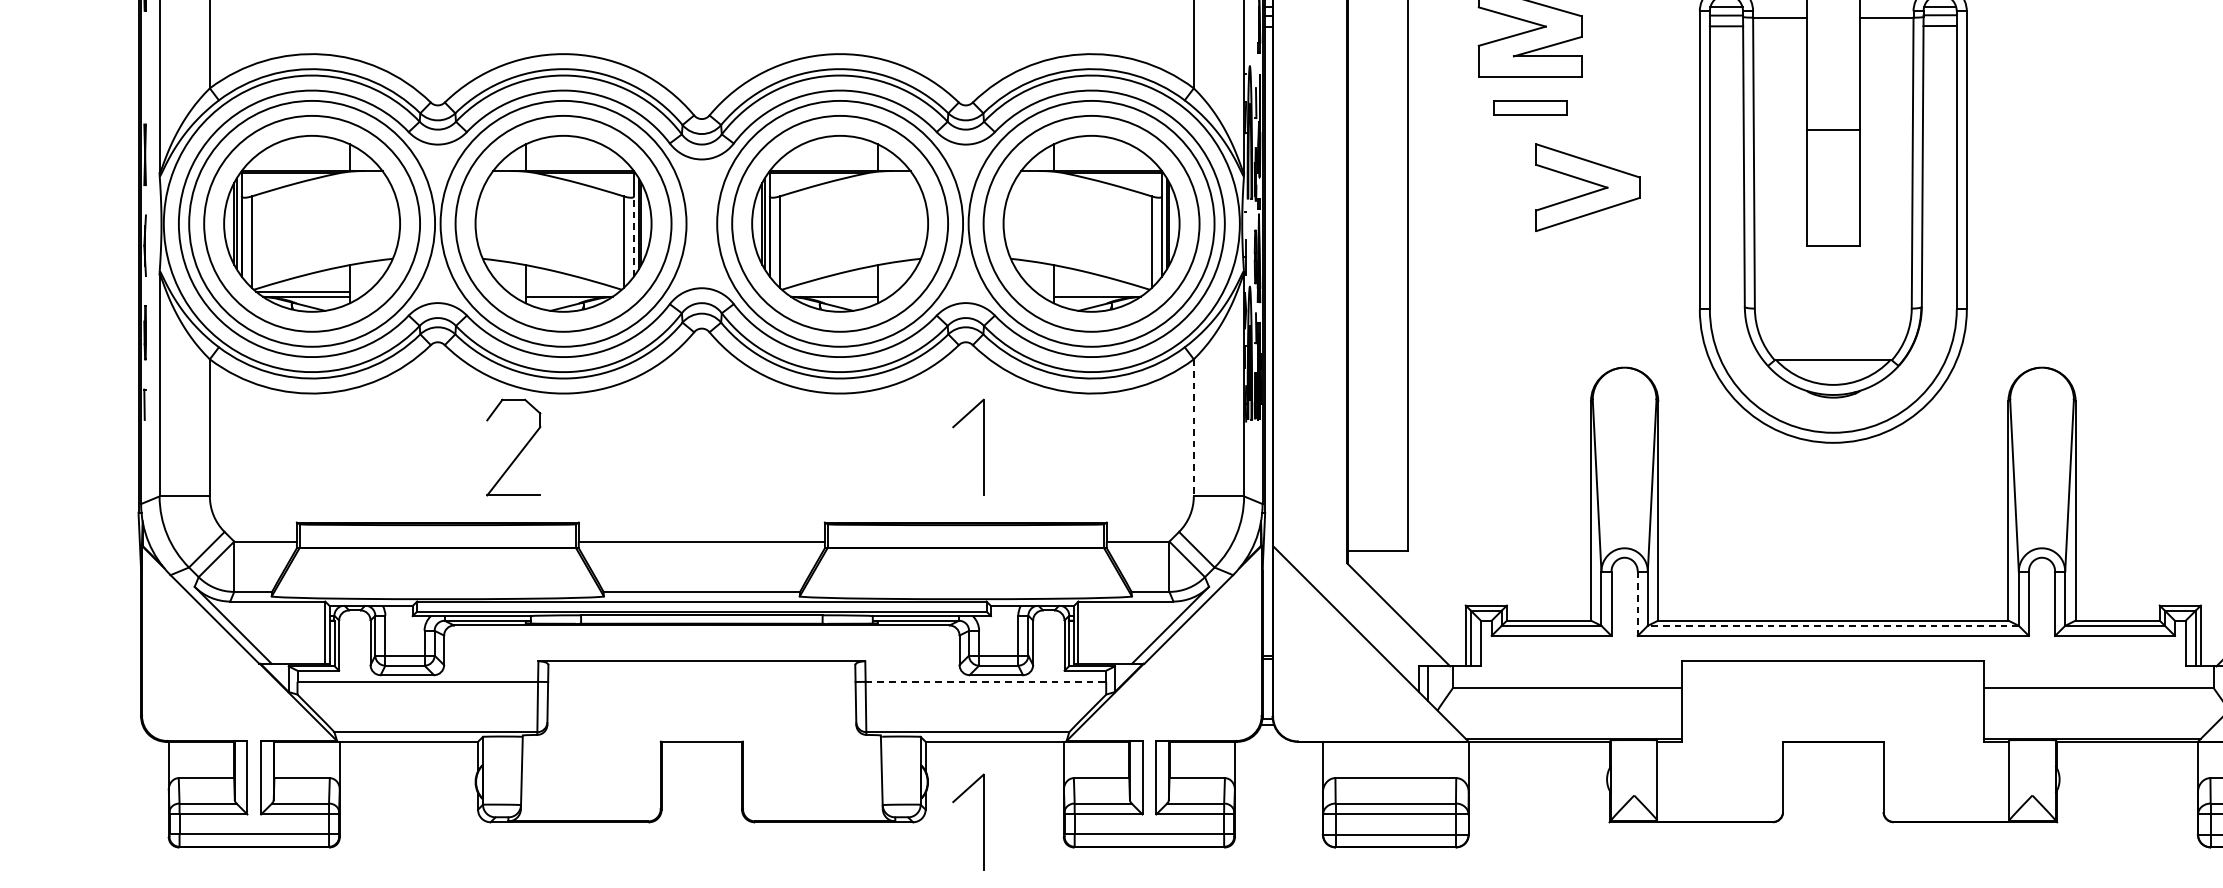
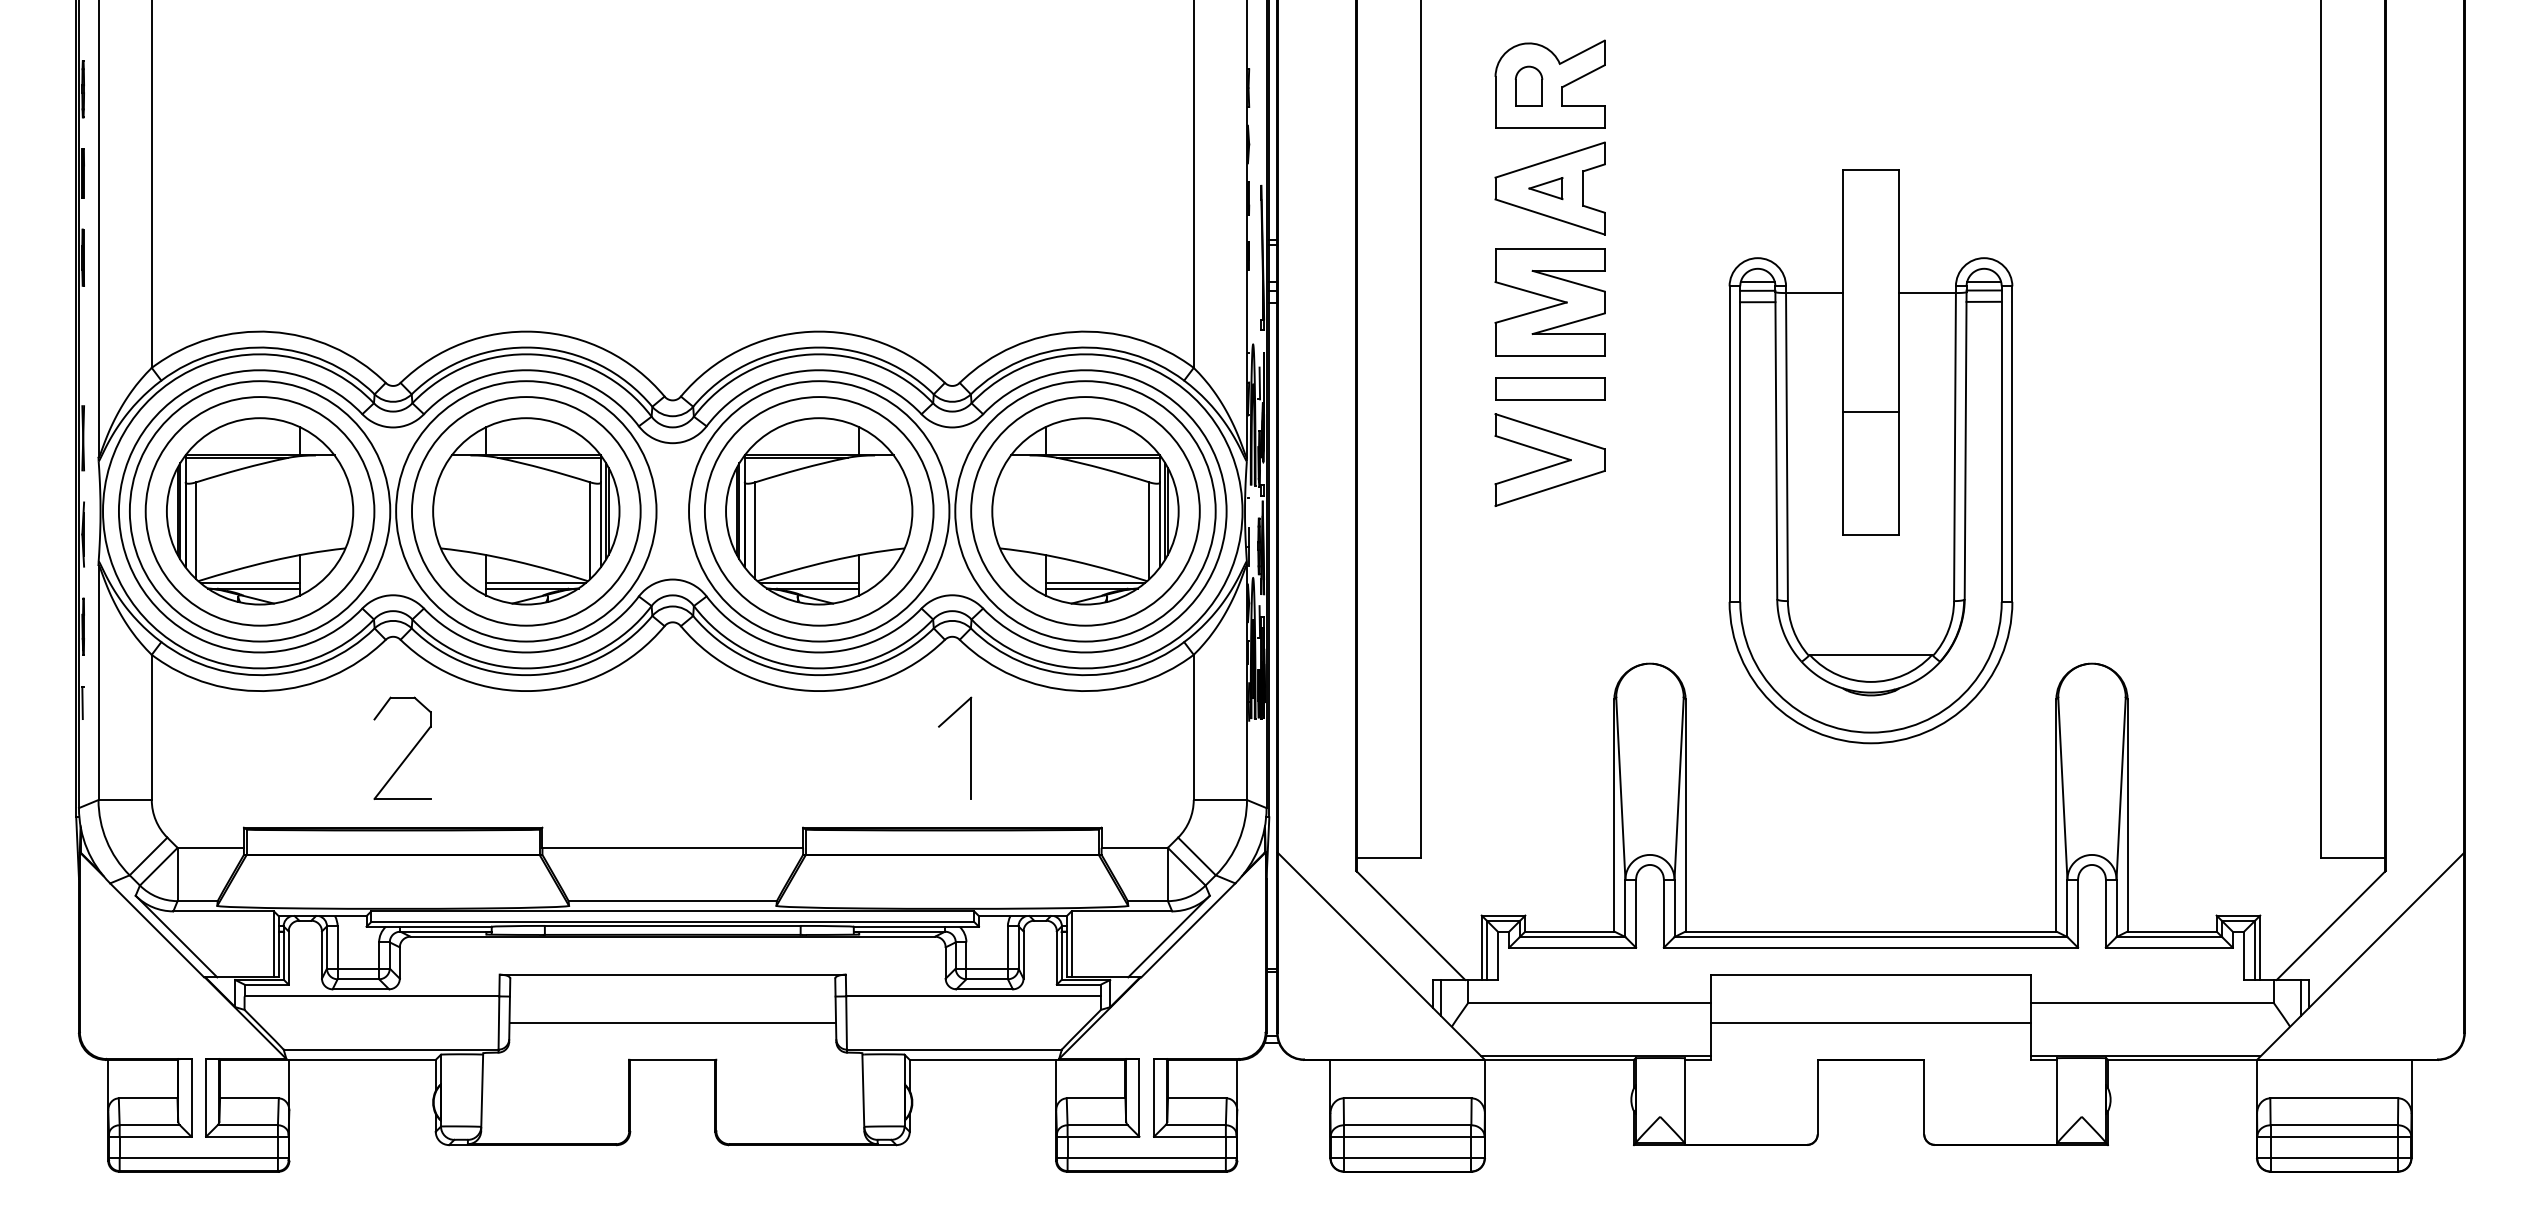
part: (1530, 107) -> (1550, 388), size x1.43
part: (1587, 187) -> (1549, 459), moved
line: (633, 236) -> (600, 524), dashed -> solid
line: (572, 291) -> (535, 583), added
line: (830, 291) -> (809, 583), added
line: (1100, 291) -> (1094, 583), added
line: (1193, 427) -> (1193, 727), dashed -> solid
part: (519, 452) -> (408, 753), moved
line: (1637, 604) -> (1663, 914), dashed -> solid
line: (1832, 626) -> (1870, 937), dashed -> solid
line: (986, 681) -> (974, 996), dashed -> solid
line: (701, 706) -> (672, 1022), added
line: (1832, 706) -> (1870, 1022), added
part: (982, 821) -> (970, 1144), removed

